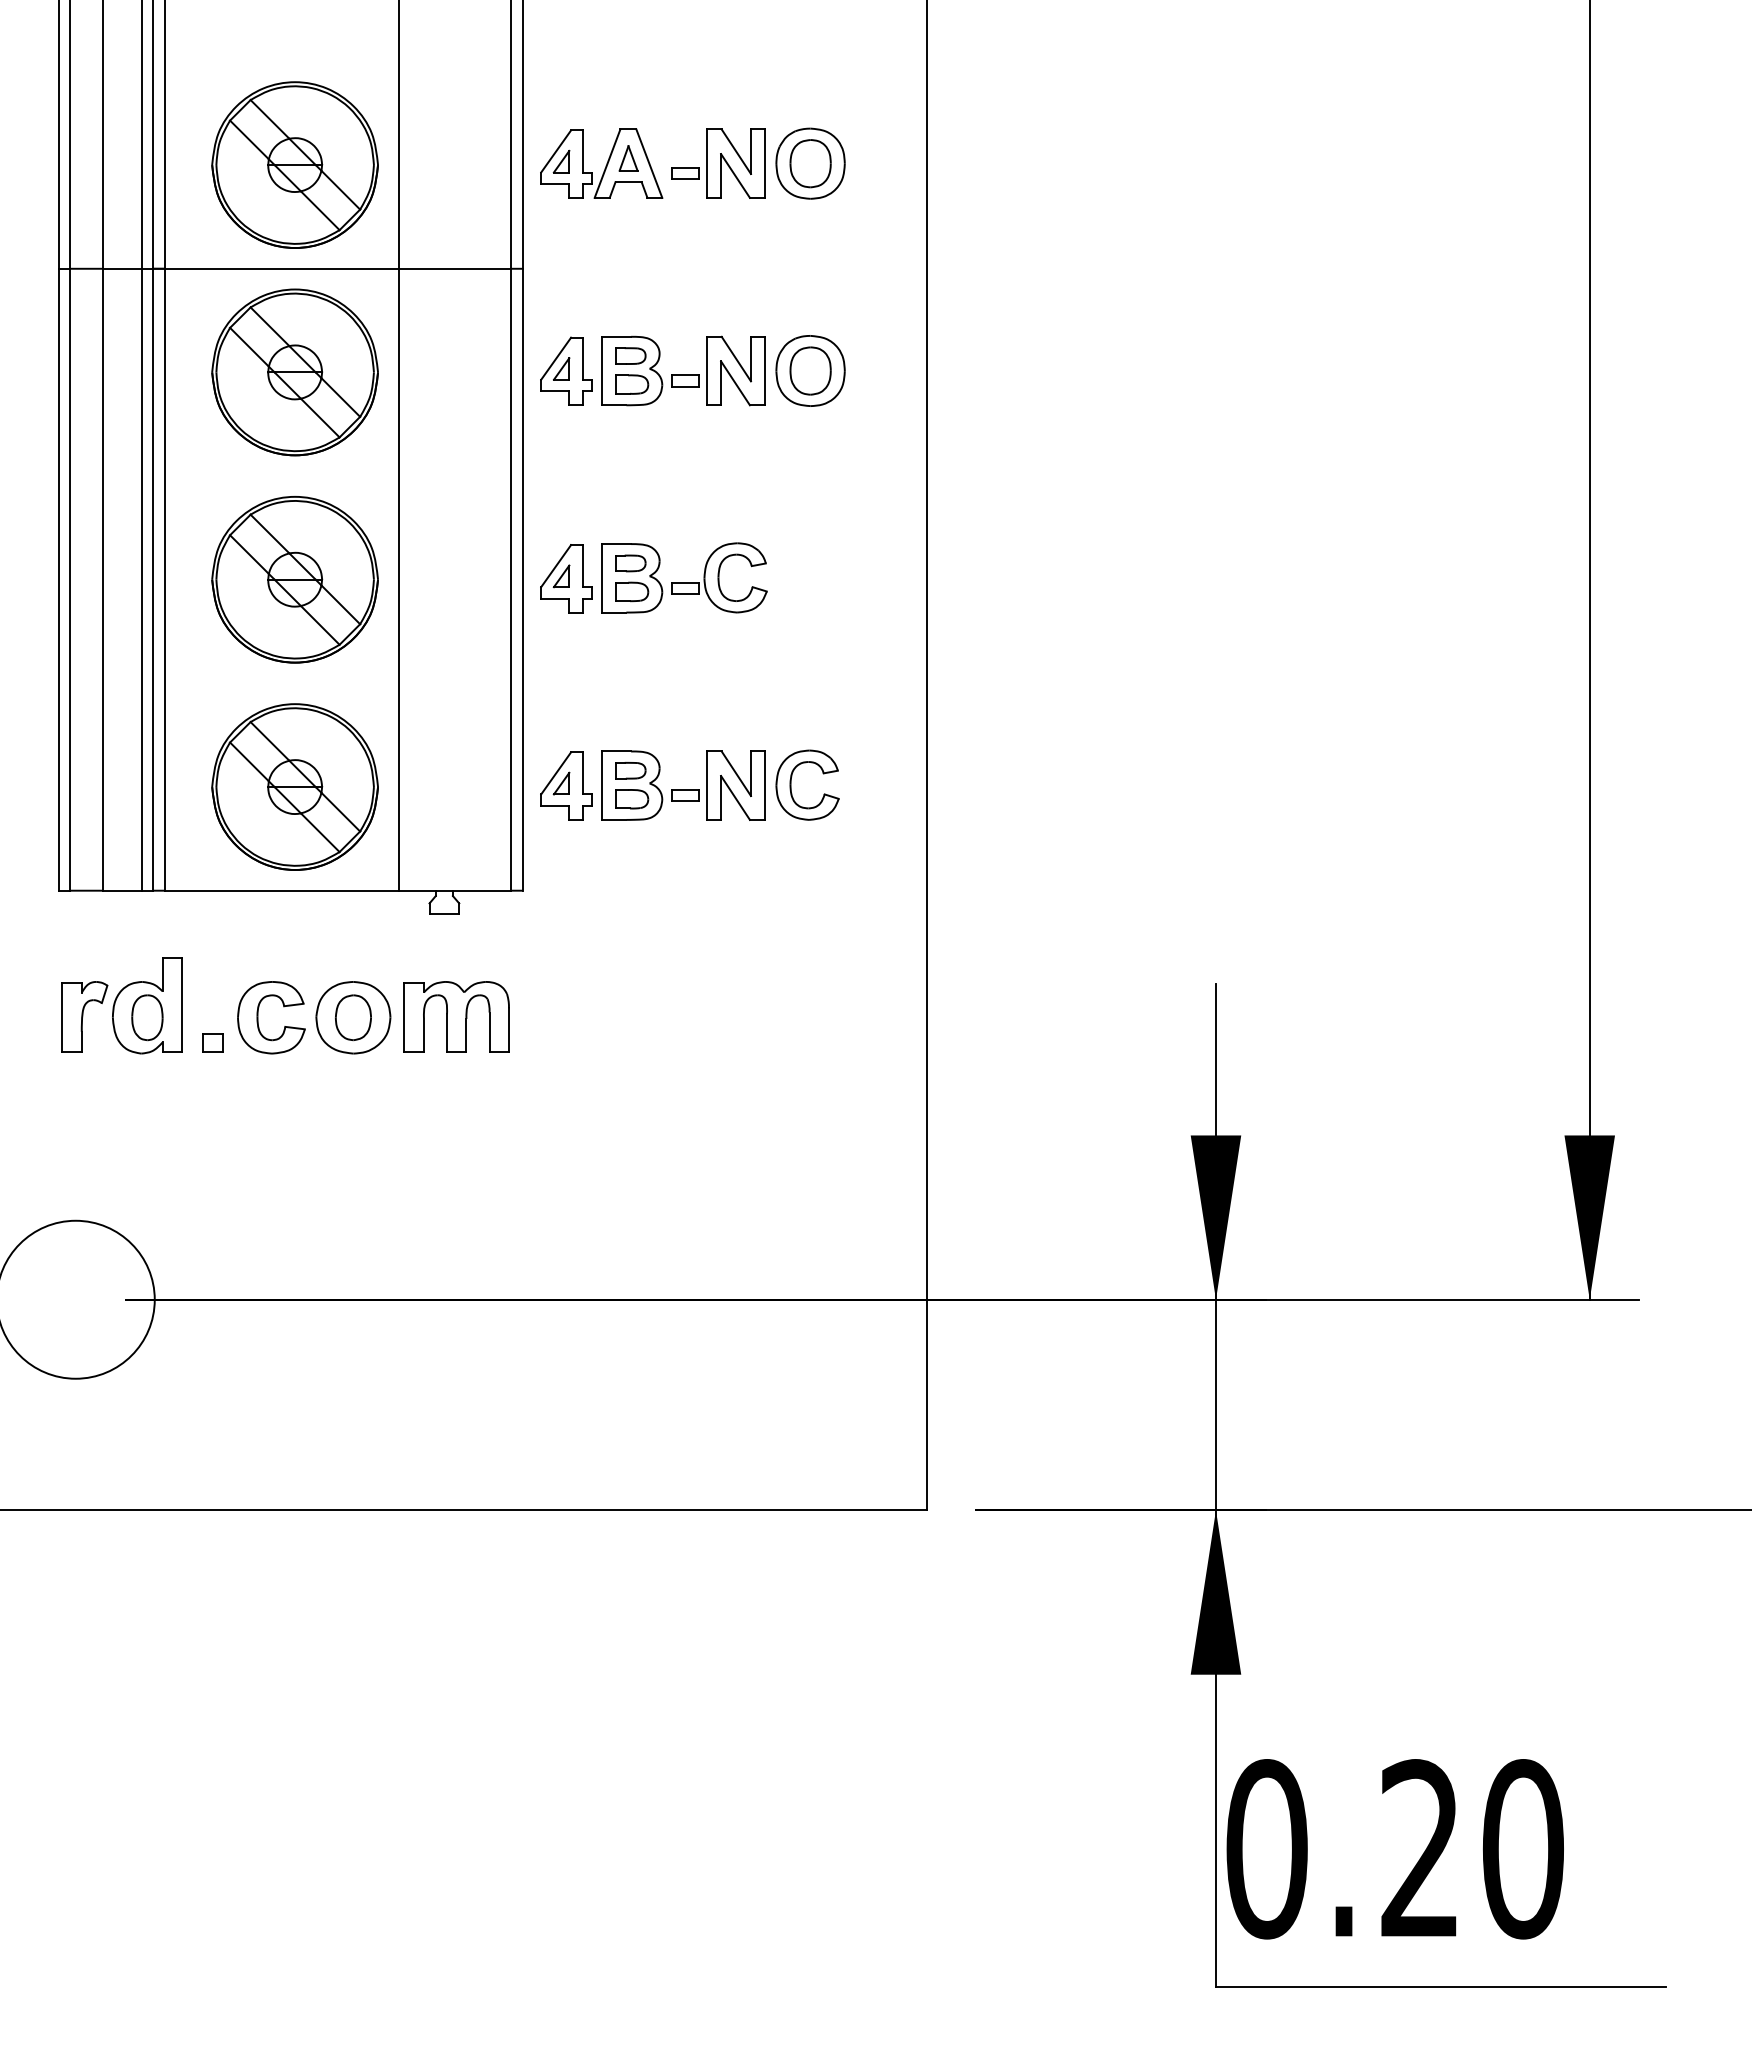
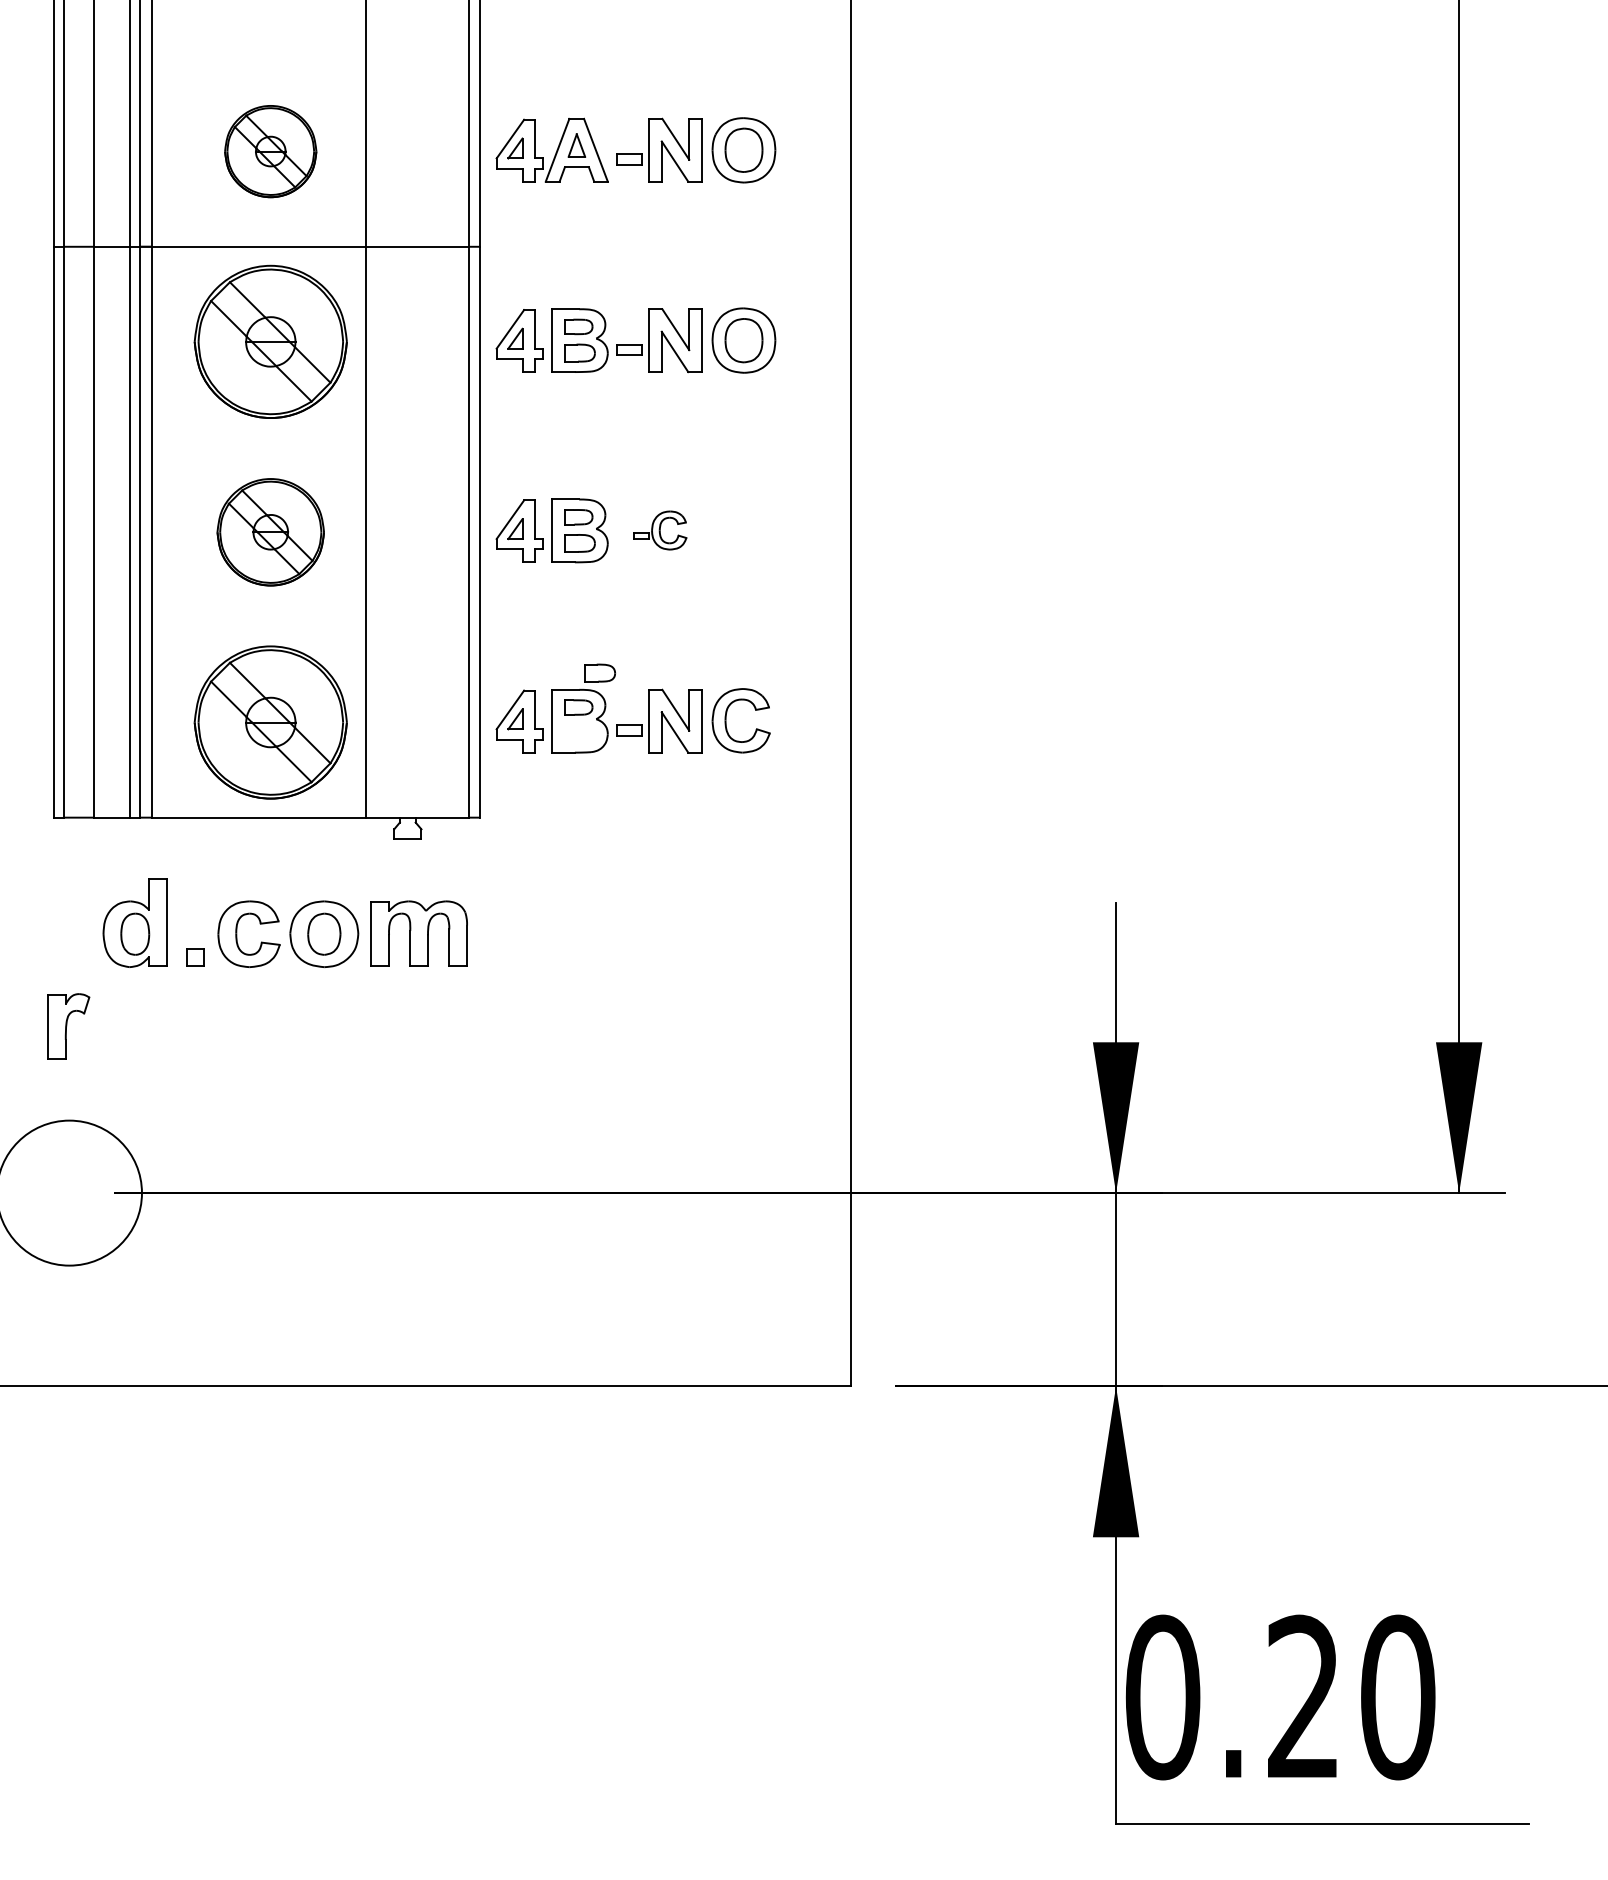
part: (294, 164) -> (270, 151), size x0.6
part: (719, 577) -> (660, 530), size x0.6
part: (294, 579) -> (270, 531), size x0.7
part: (632, 799) -> (600, 673), moved
part: (84, 1016) -> (68, 1025), moved

